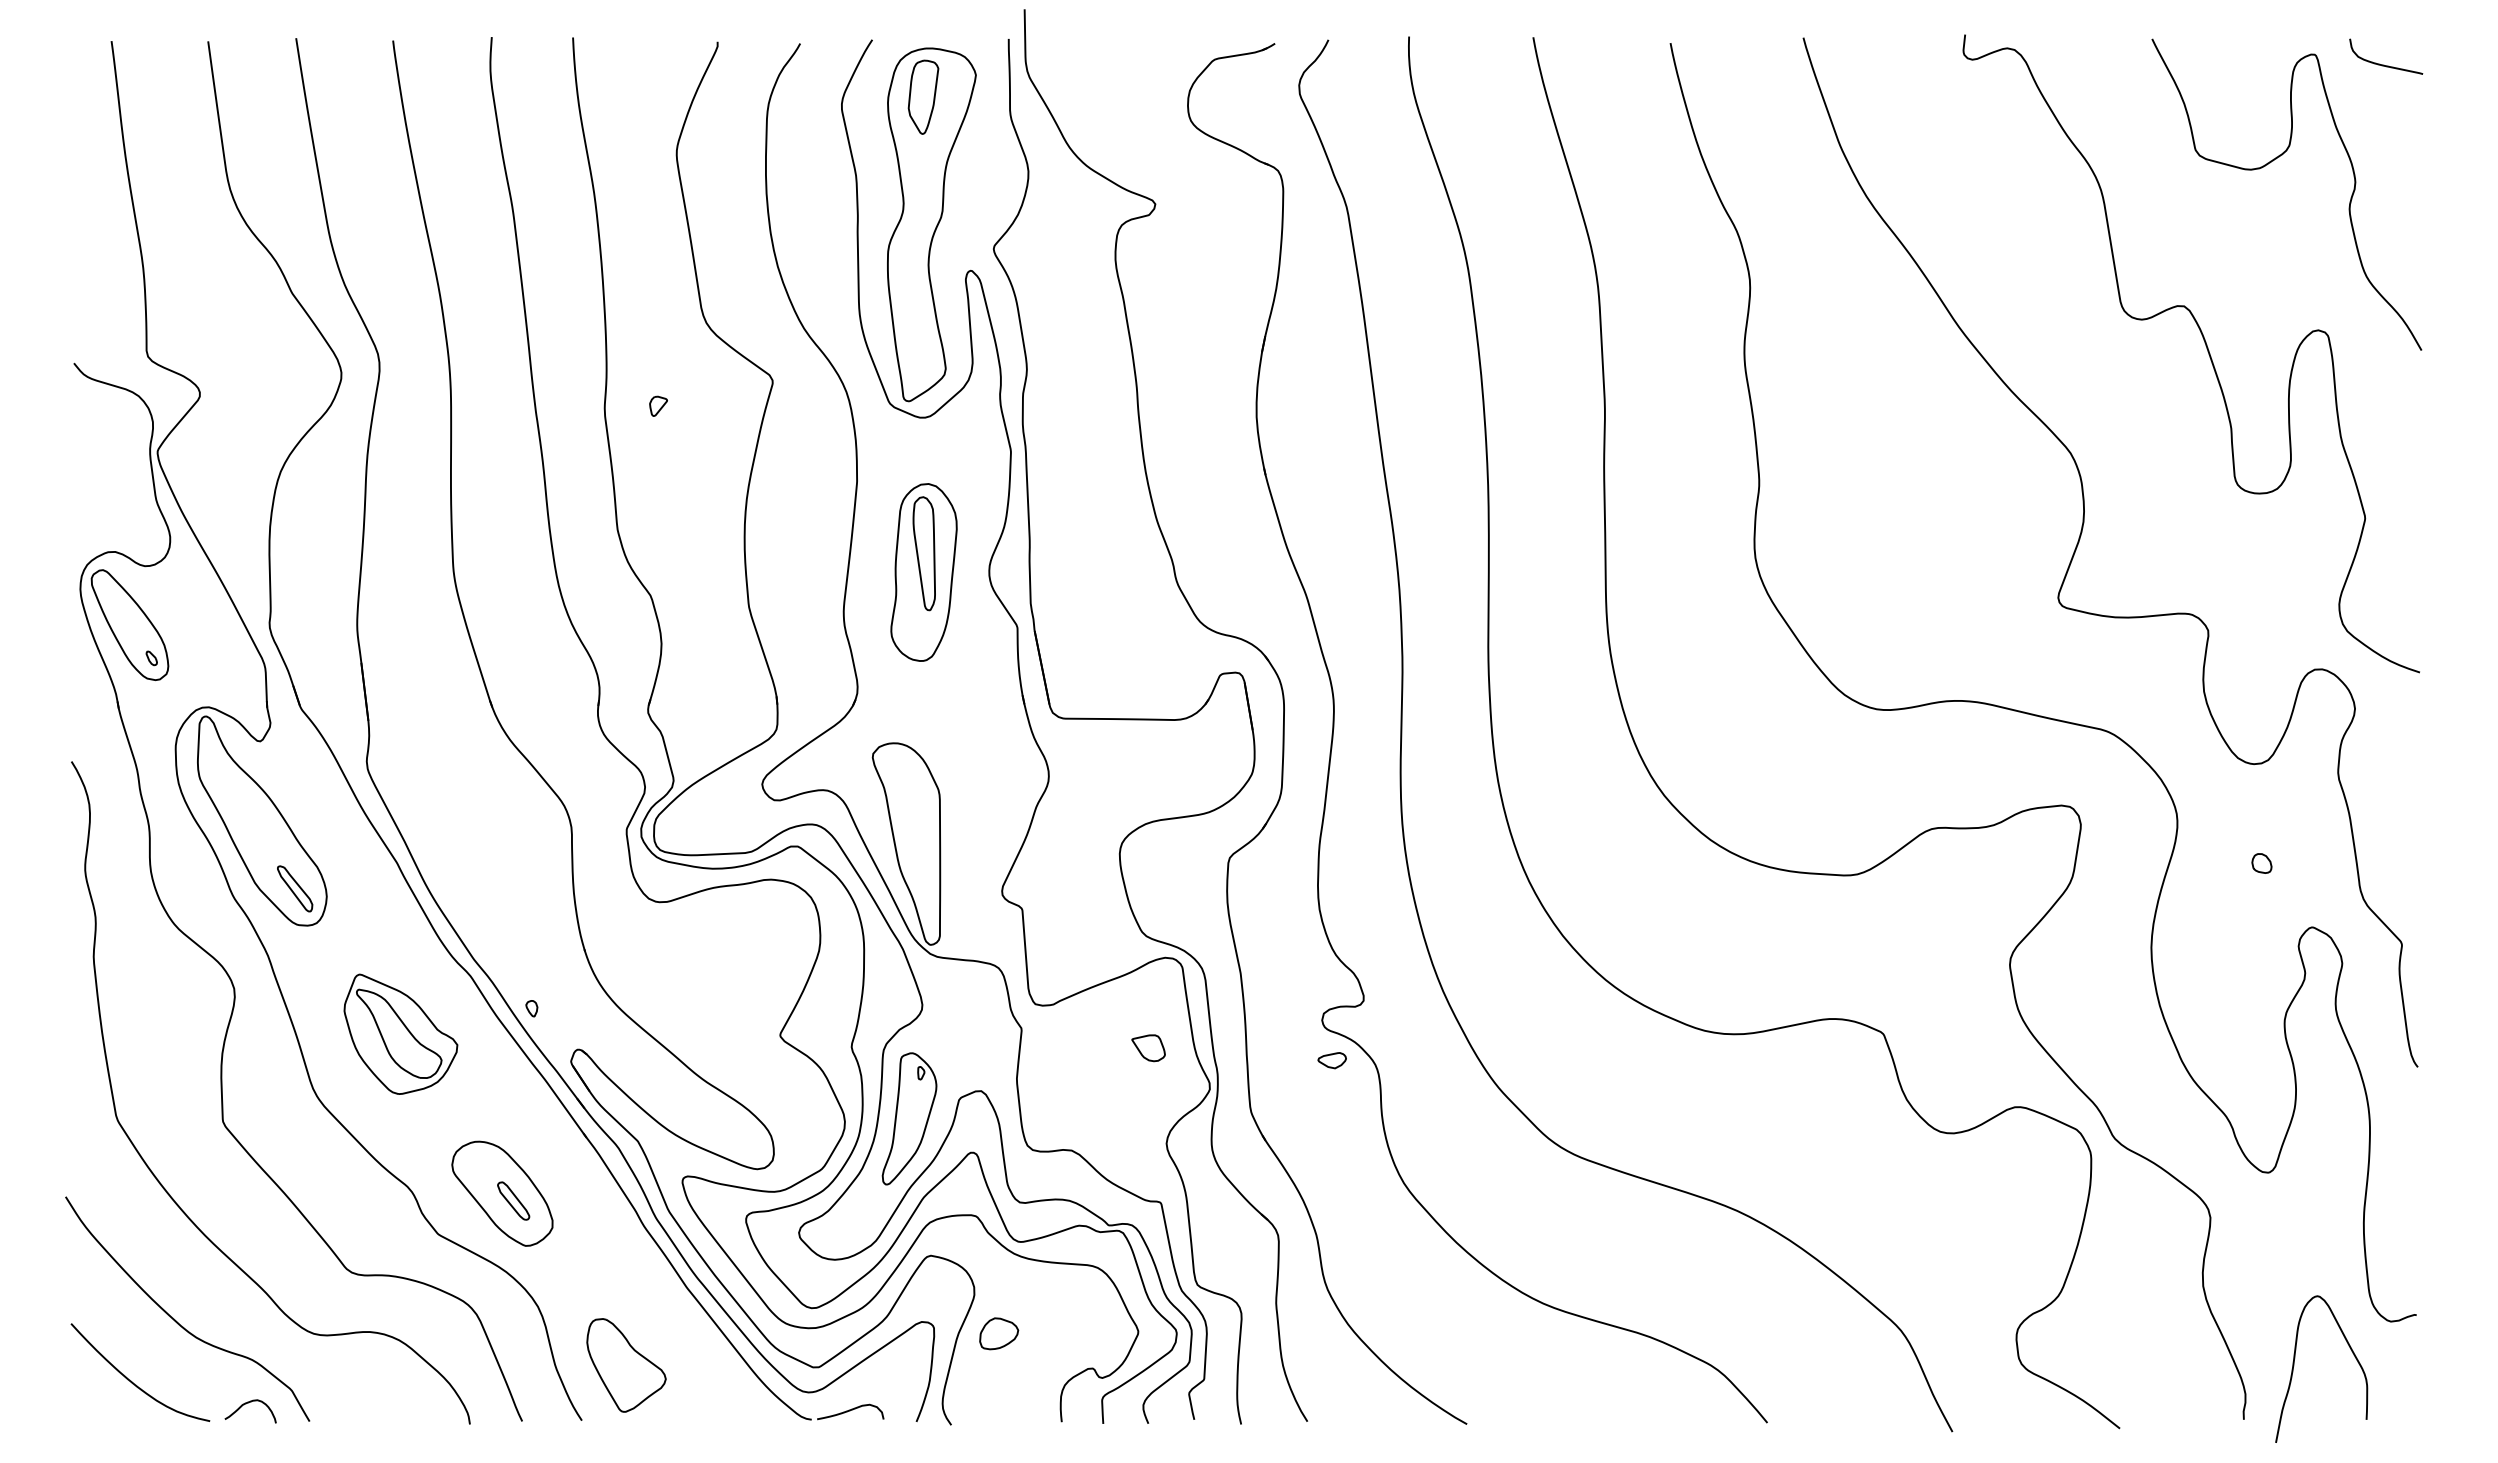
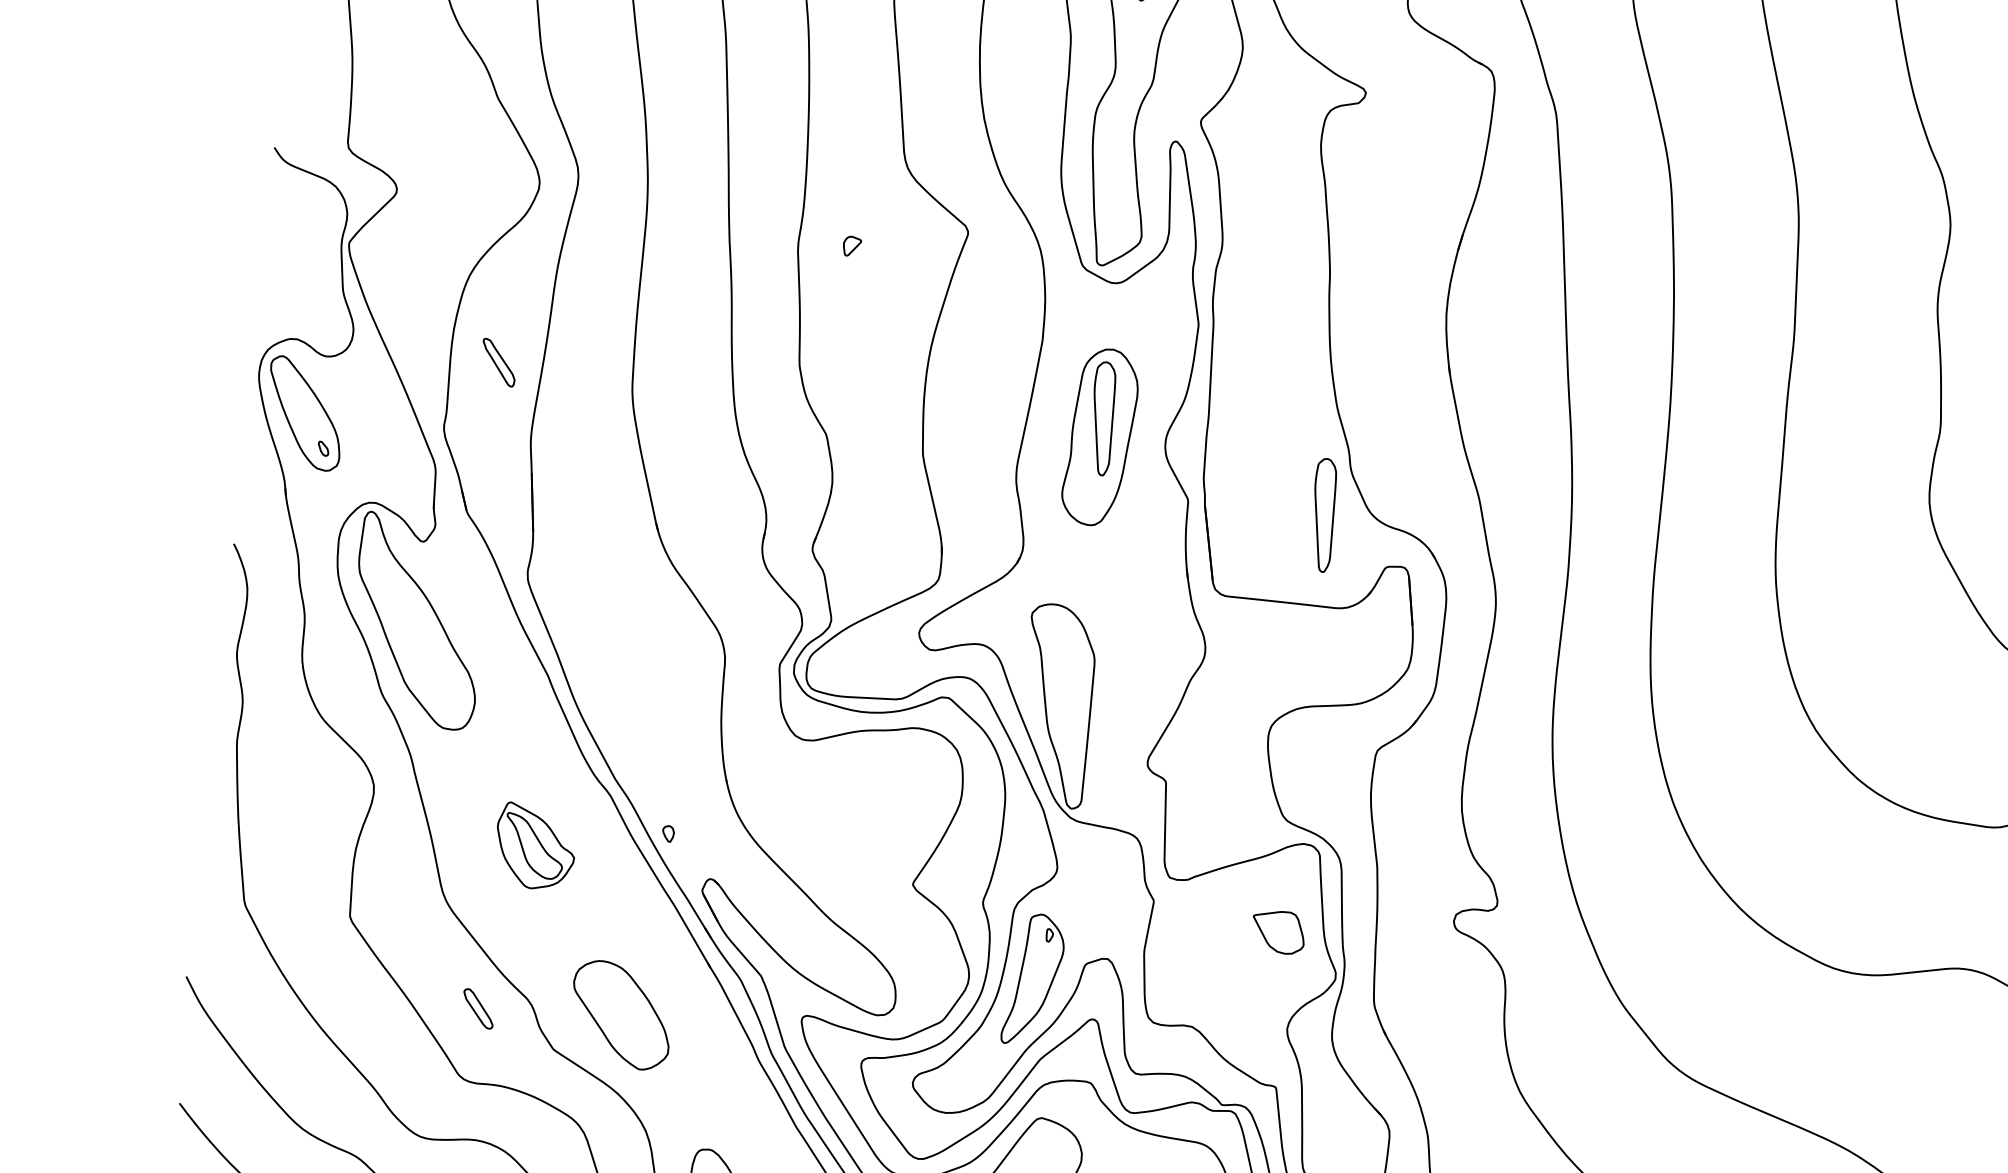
part: (1152, 628) -> (1322, 514), added
part: (295, 888) -> (499, 362), moved
part: (400, 1033) -> (535, 846), size x0.7
part: (1148, 1048) -> (1278, 932), size x1.6
part: (1331, 1060) -> (1459, 962), removed
part: (513, 1200) -> (478, 1008), moved

